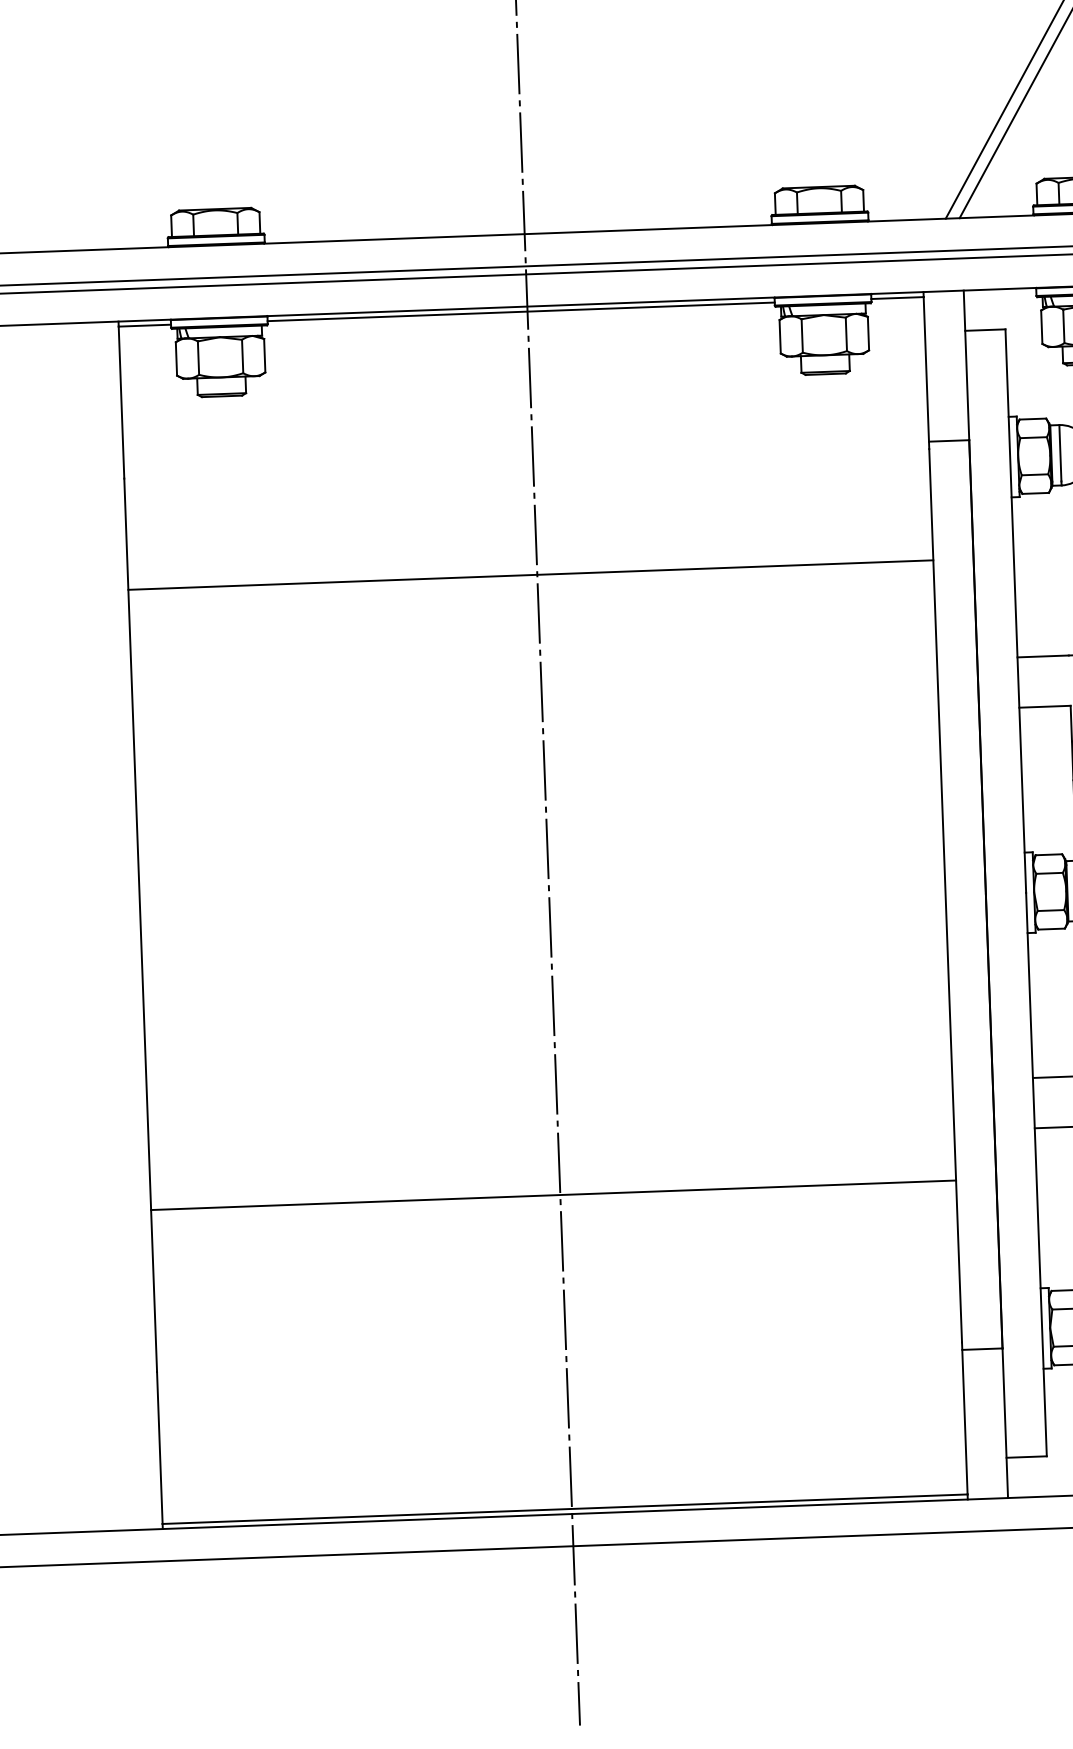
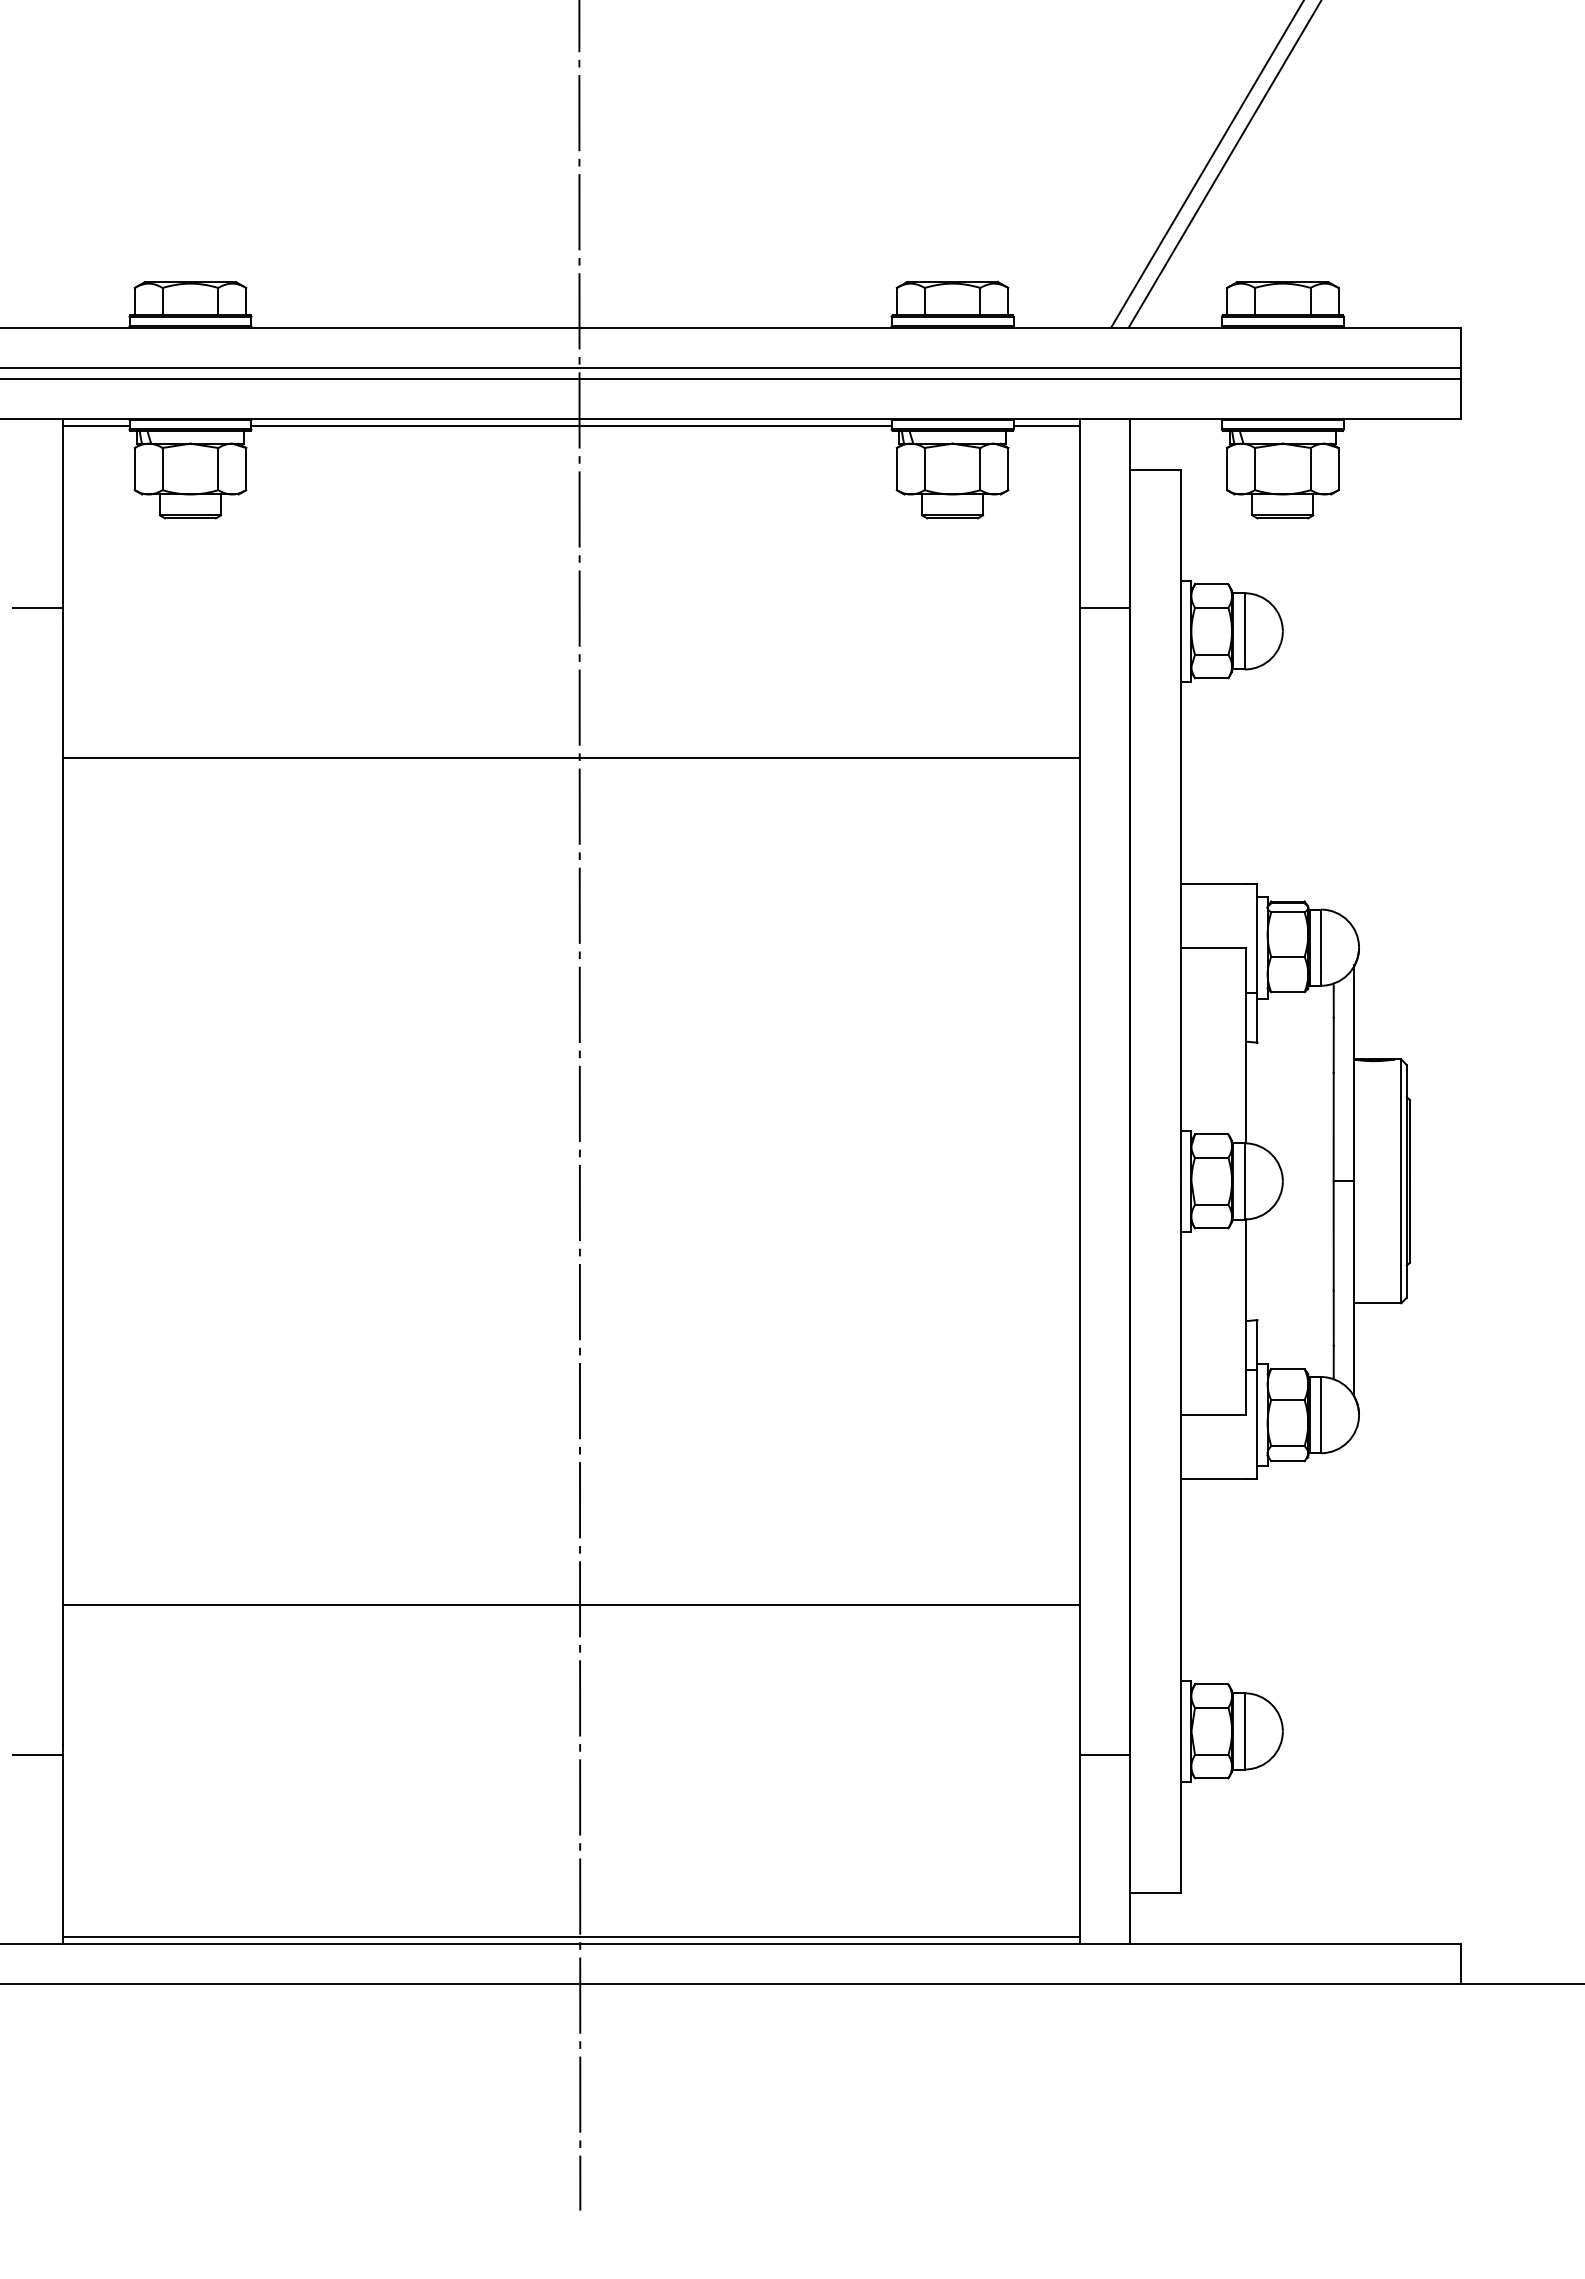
line: (103, 472) -> (37, 608), added
line: (553, 1195) -> (571, 1604), moved
line: (136, 1380) -> (37, 1754), added

